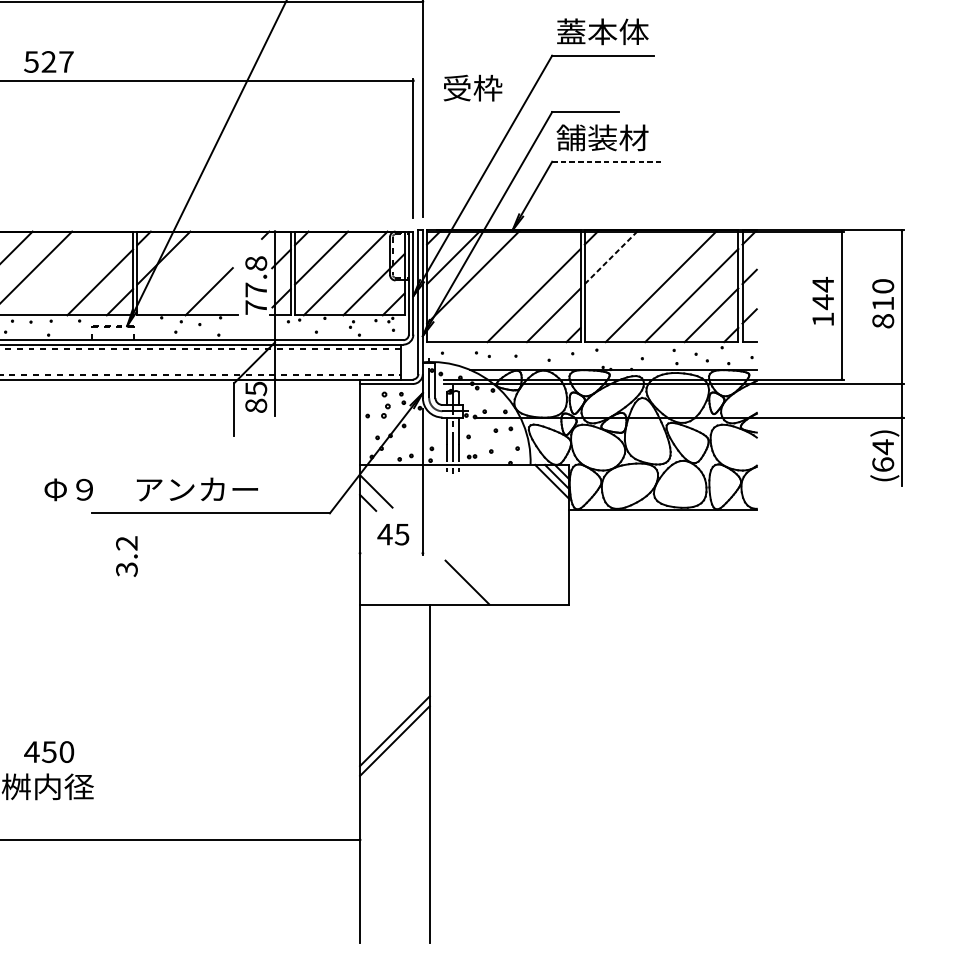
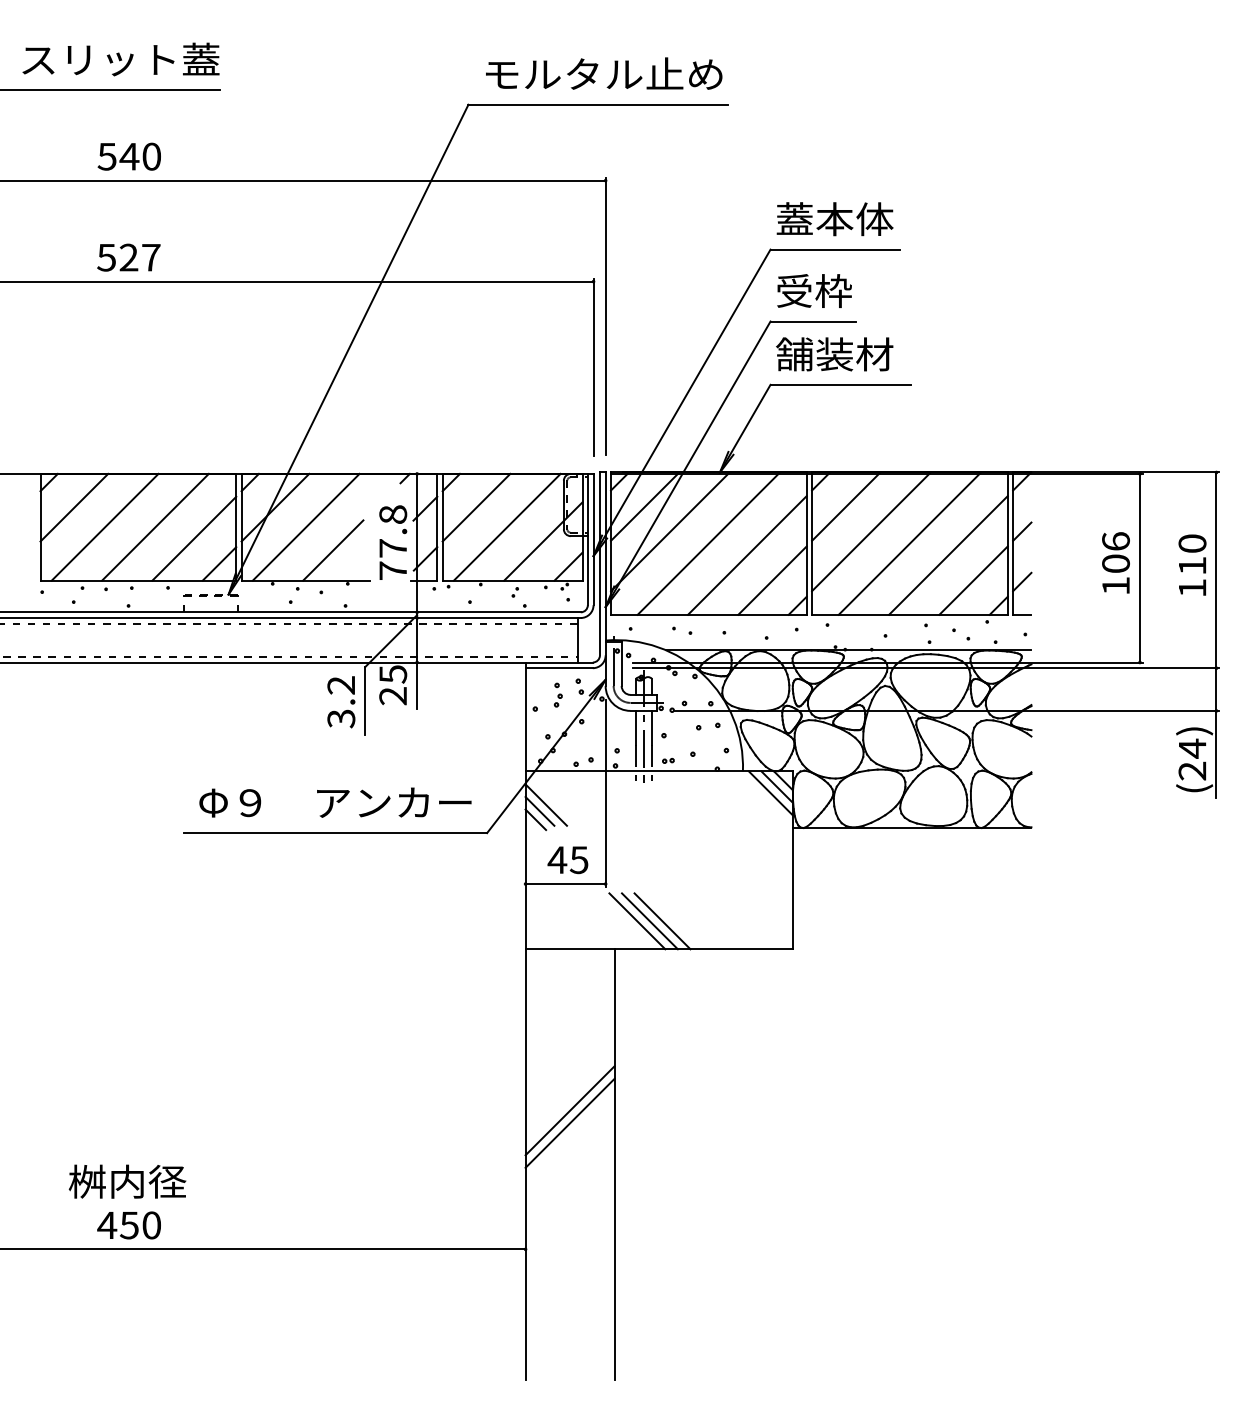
text: (472, 87) -> (814, 290), moved
line: (607, 161) -> (841, 384), dashed -> solid
line: (611, 257) -> (846, 506), dashed -> solid
line: (69, 272) -> (155, 526), added
line: (187, 272) -> (305, 526), added
line: (631, 276) -> (871, 531), added
line: (503, 286) -> (708, 543), added
text: (822, 293) -> (1115, 552), 144 -> 106
text: (883, 320) -> (1192, 587), 810 -> 110
part: (385, 404) -> (557, 694), size x0.71
text: (256, 406) -> (393, 696), 85 -> 25
text: (883, 464) -> (1192, 770), (64) -> (24)
text: (151, 489) -> (335, 802), moved
line: (370, 495) -> (539, 810), added
line: (391, 553) -> (565, 884), added
text: (127, 556) -> (341, 702), moved
line: (447, 582) -> (637, 921), added
line: (457, 582) -> (649, 921), added
text: (48, 752) -> (128, 1225), moved

